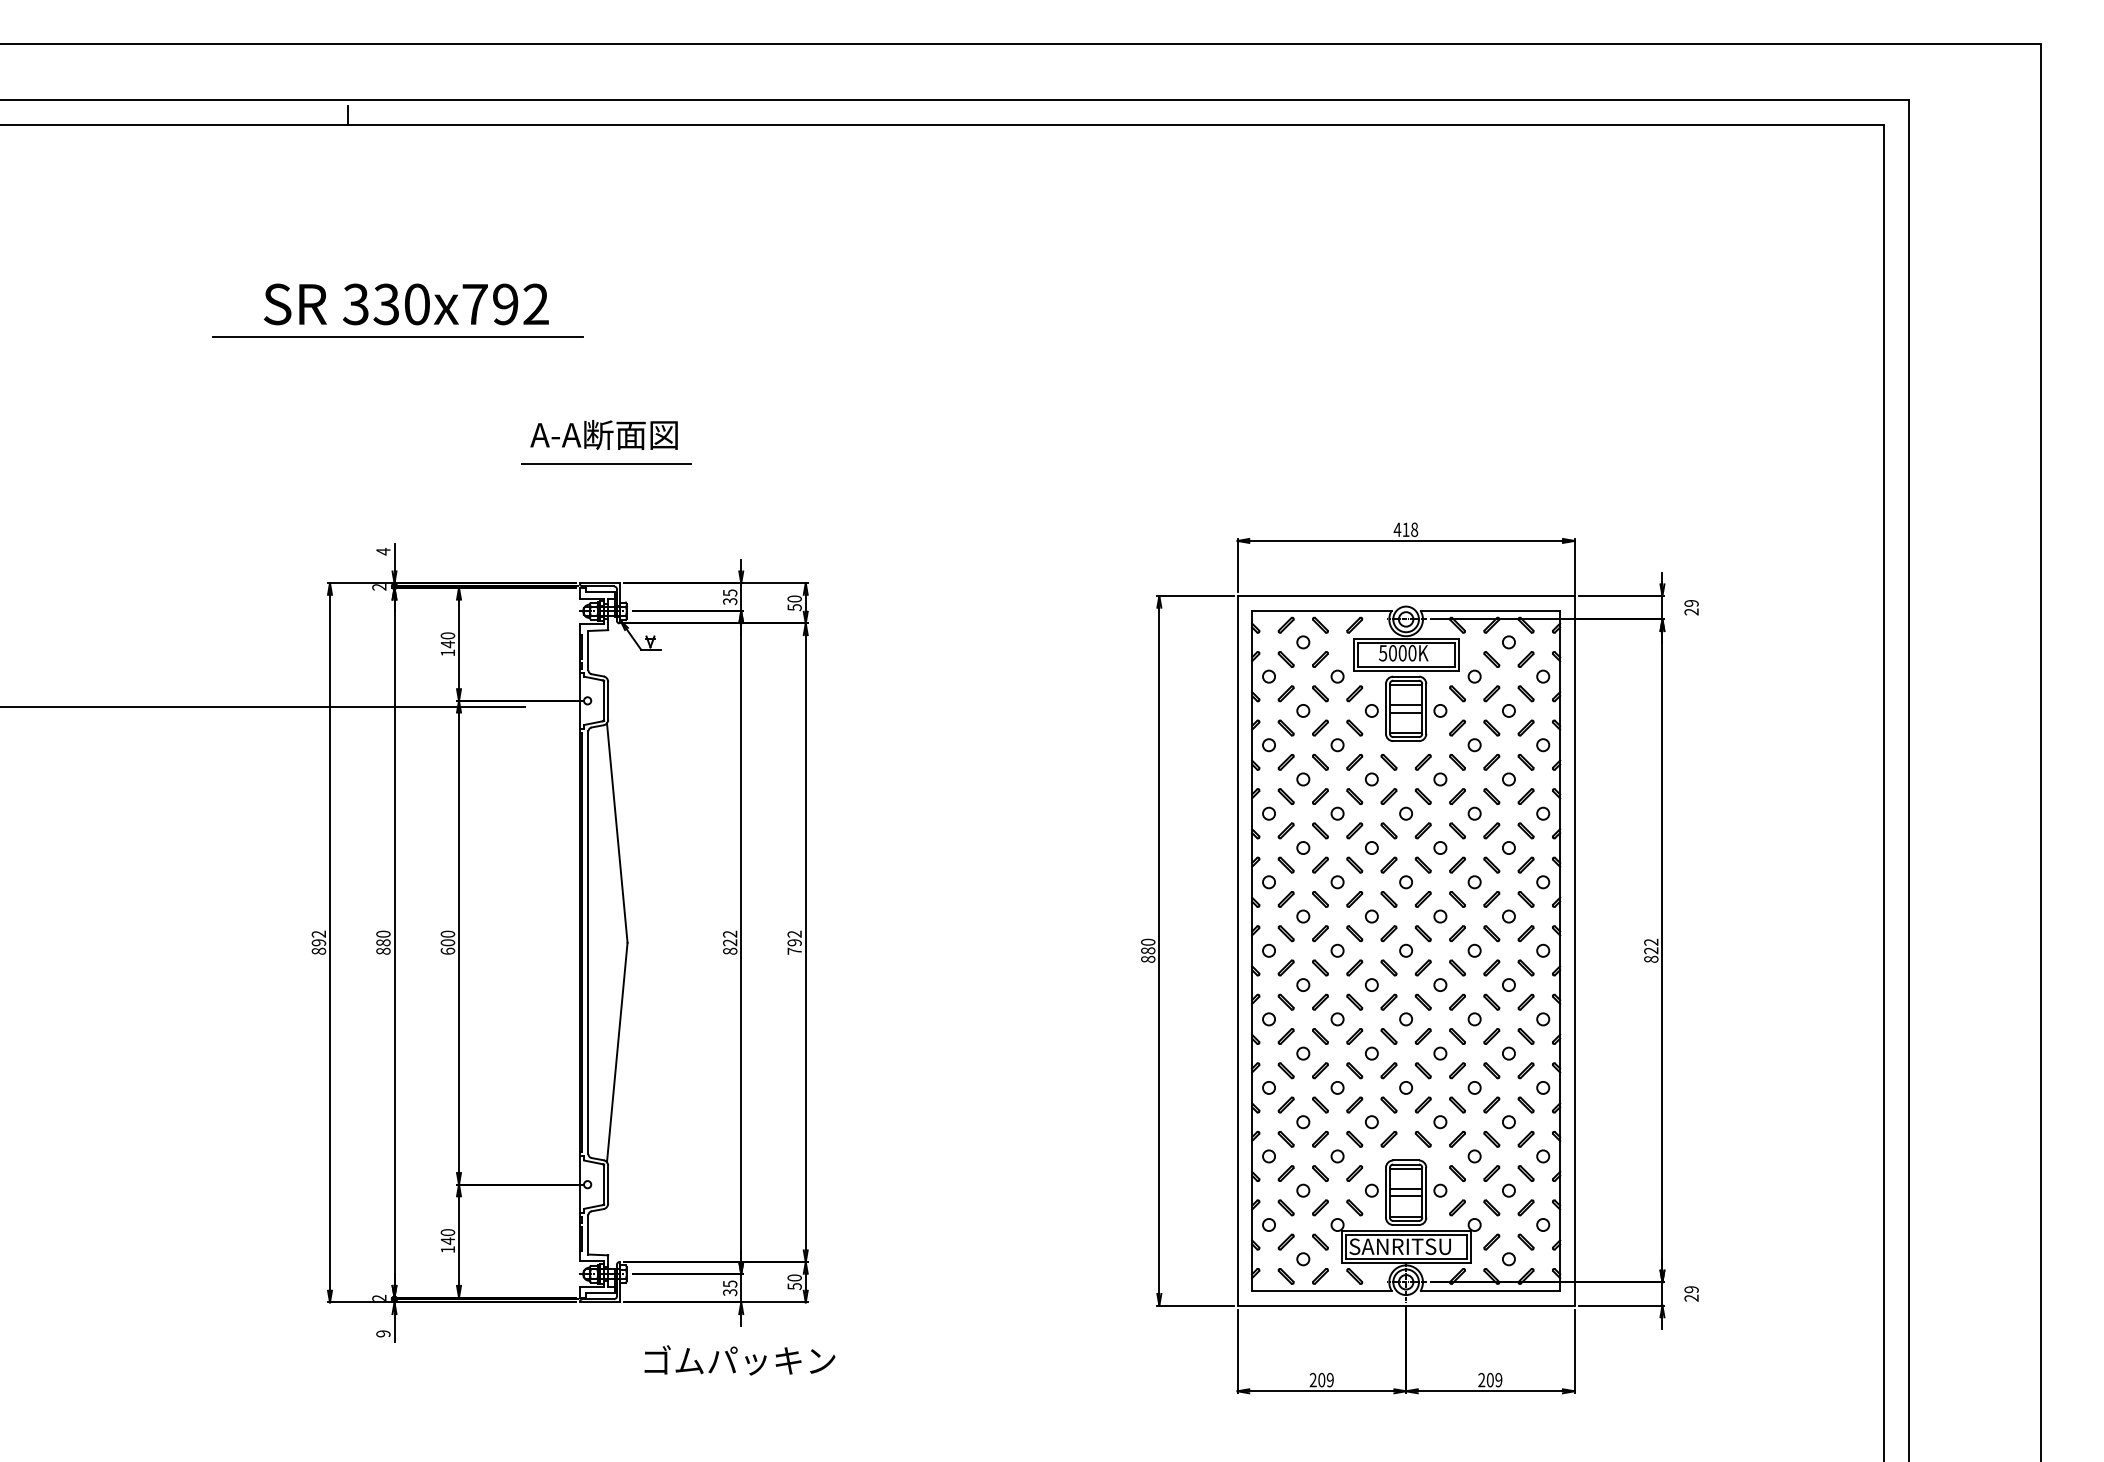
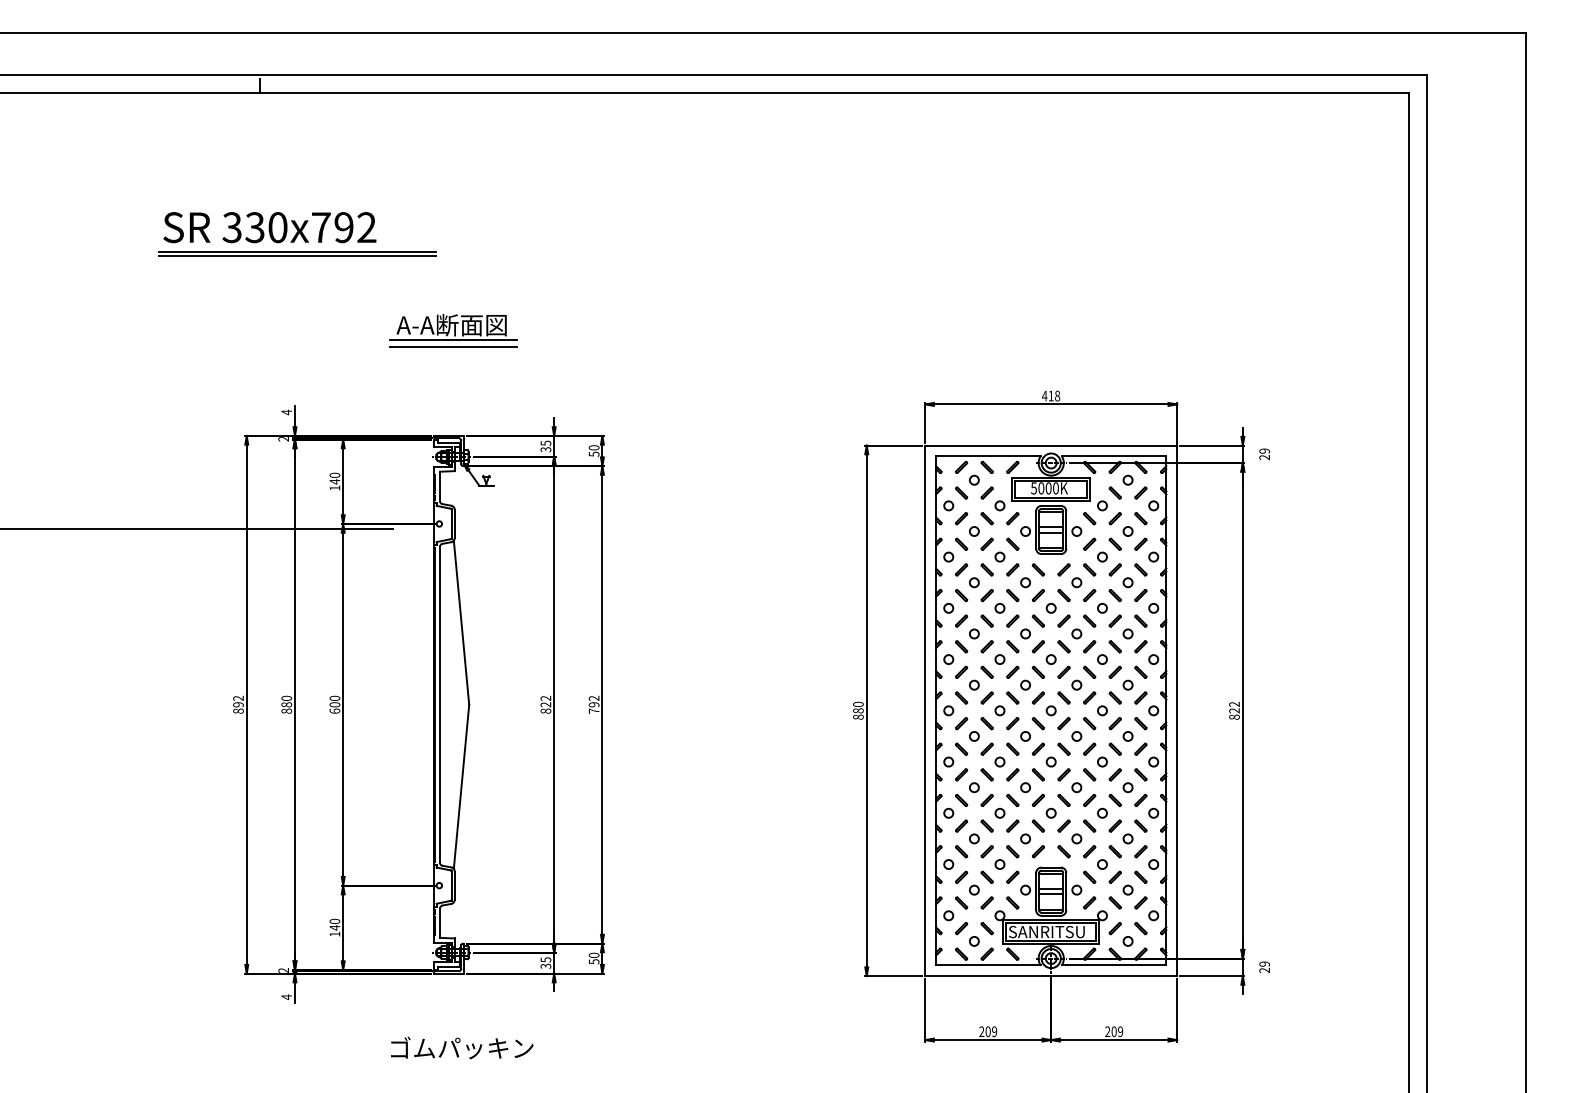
text: (405, 304) -> (269, 227), moved
line: (397, 343) -> (297, 256), added
line: (606, 454) -> (453, 339), added
text: (383, 1334) -> (286, 997), 9 -> 4
text: (740, 1359) -> (462, 1047), moved

